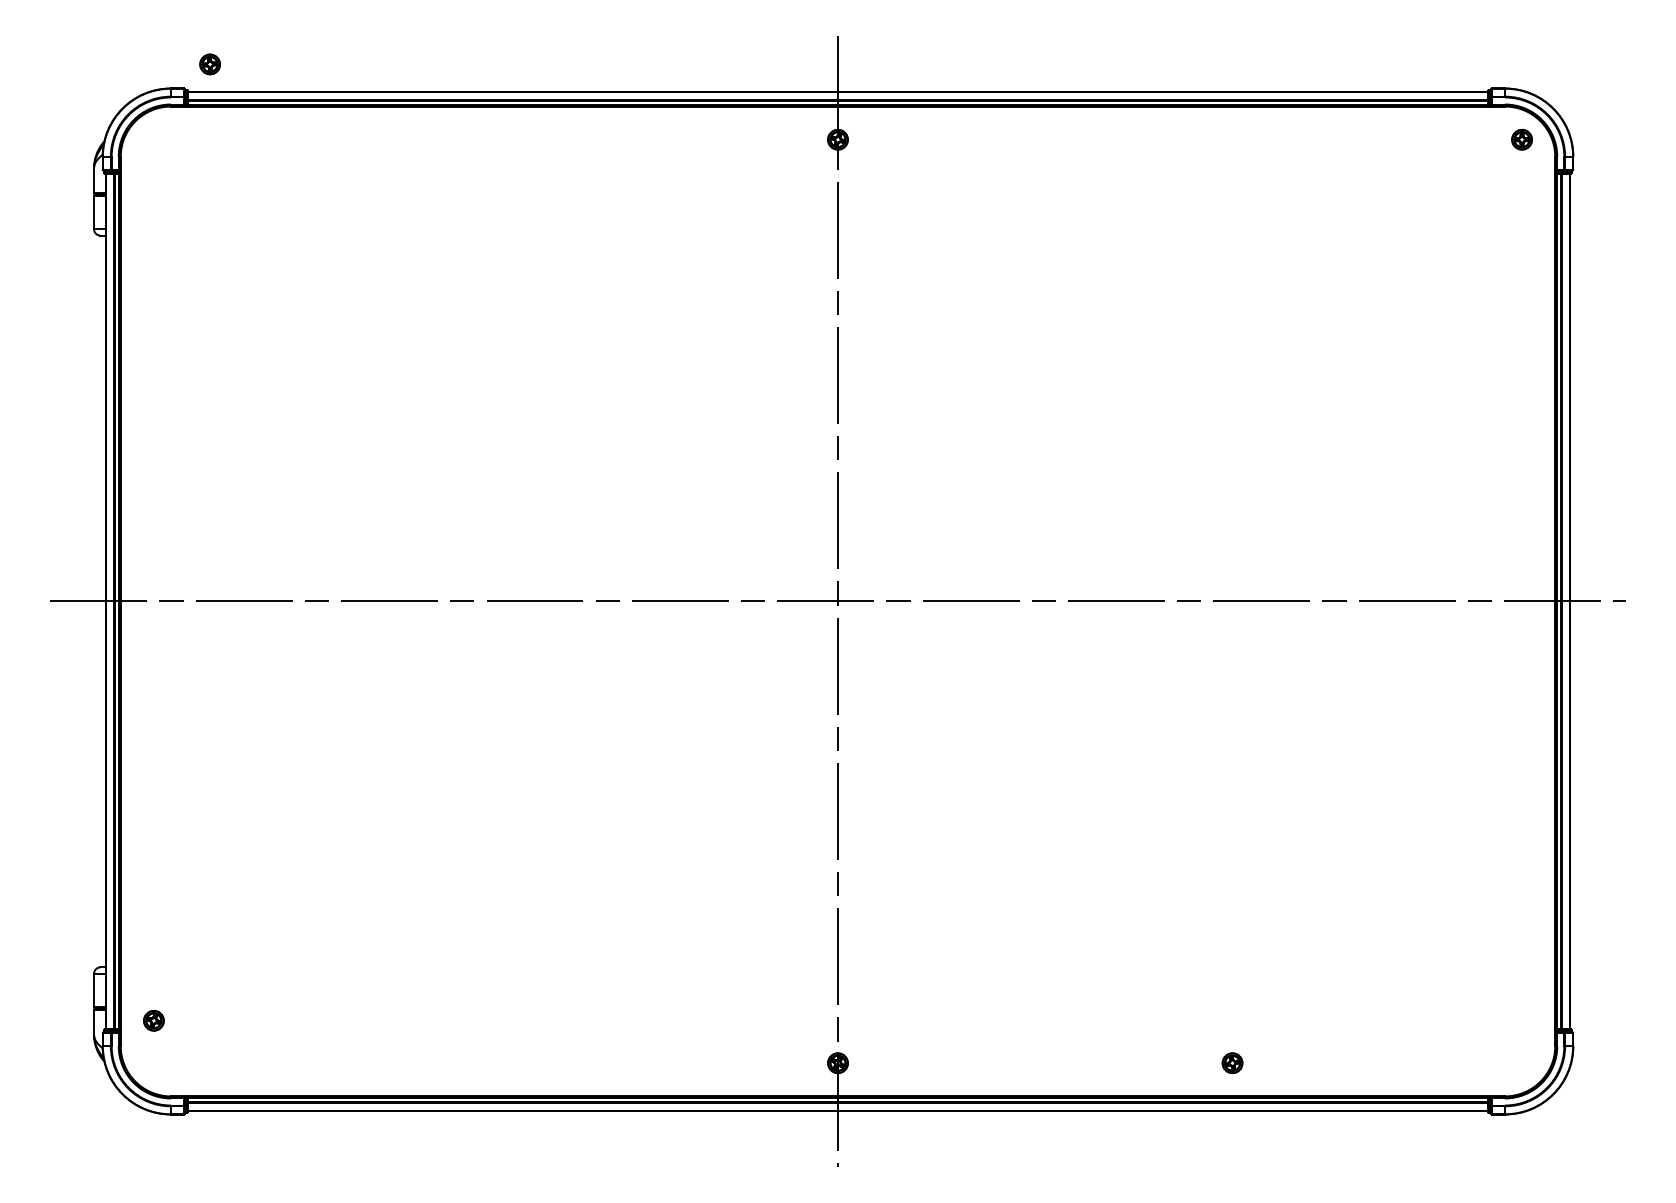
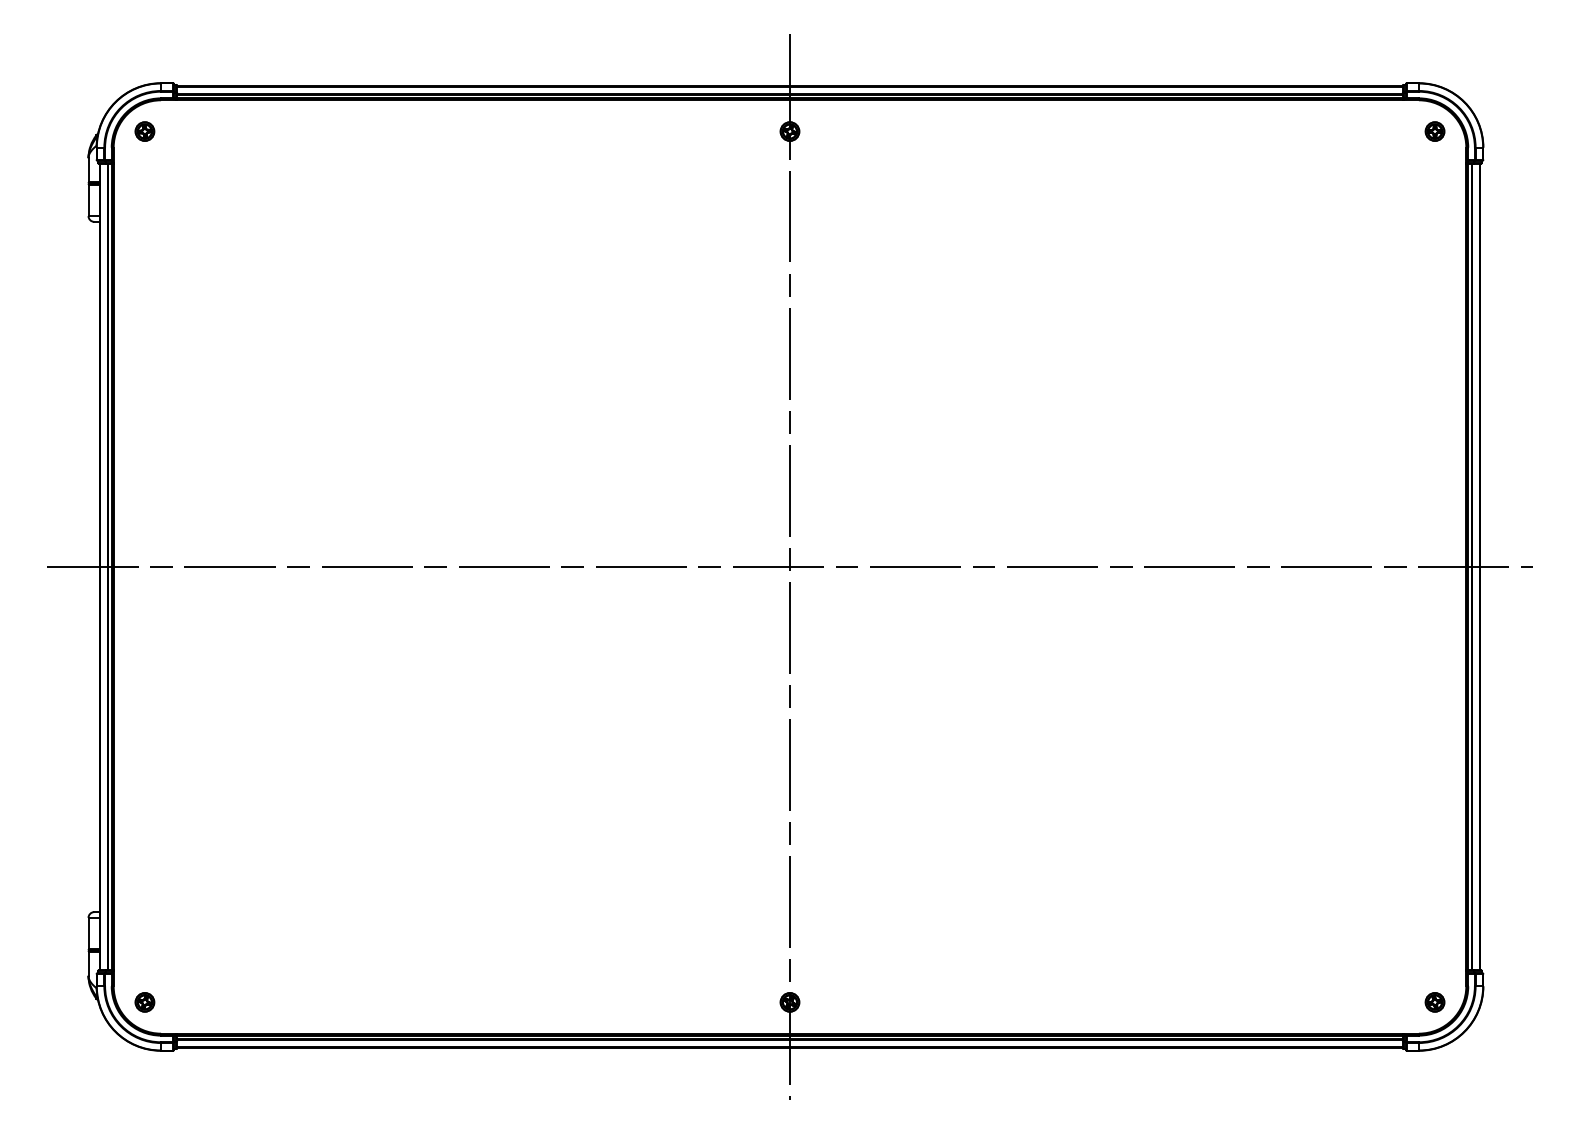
part: (209, 64) -> (144, 131), moved
part: (153, 1020) -> (144, 1002), moved
part: (1231, 1063) -> (1434, 1002), moved

